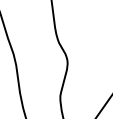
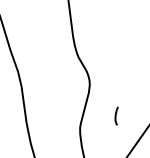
curve: (87, 87) -> (116, 116), added

